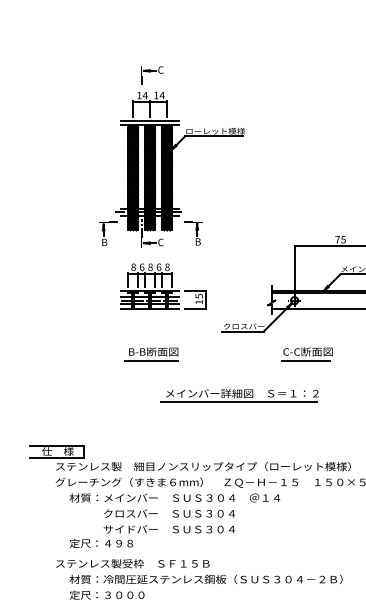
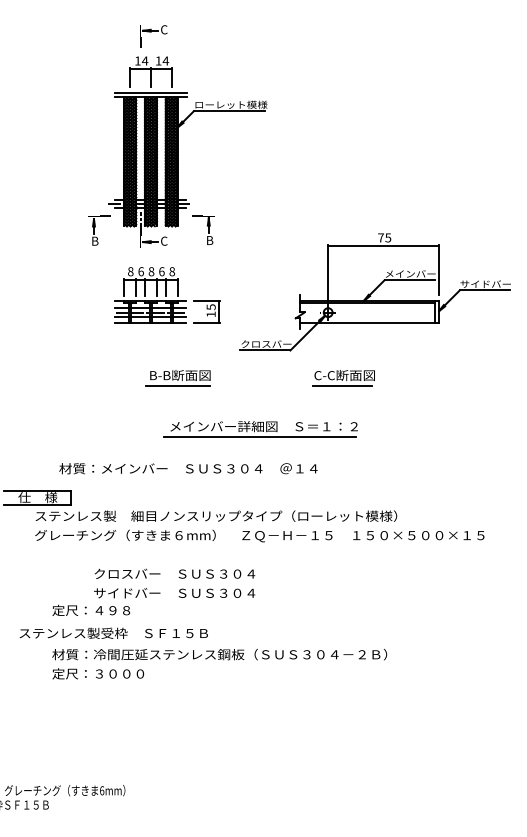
part: (151, 354) -> (177, 378), moved
text: (174, 497) -> (188, 468), moved
text: (132, 563) -> (113, 632), moved

